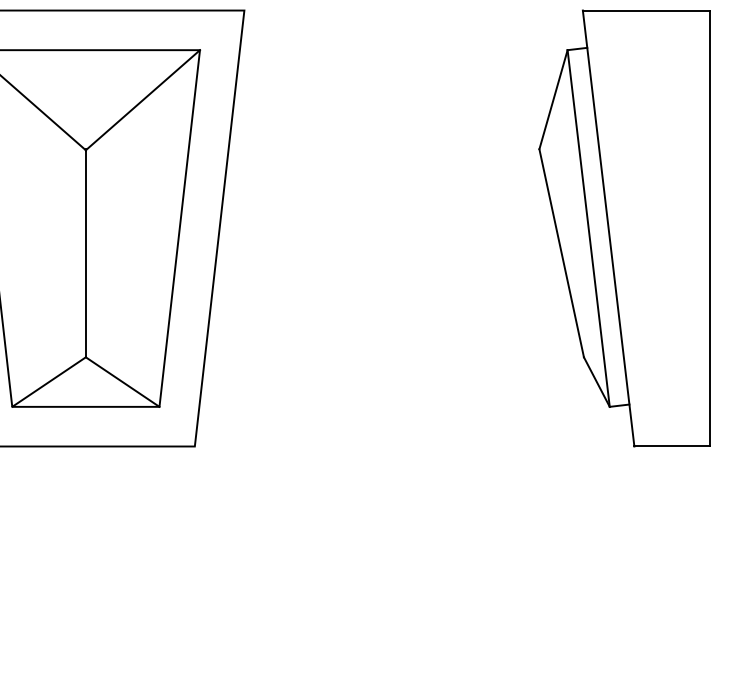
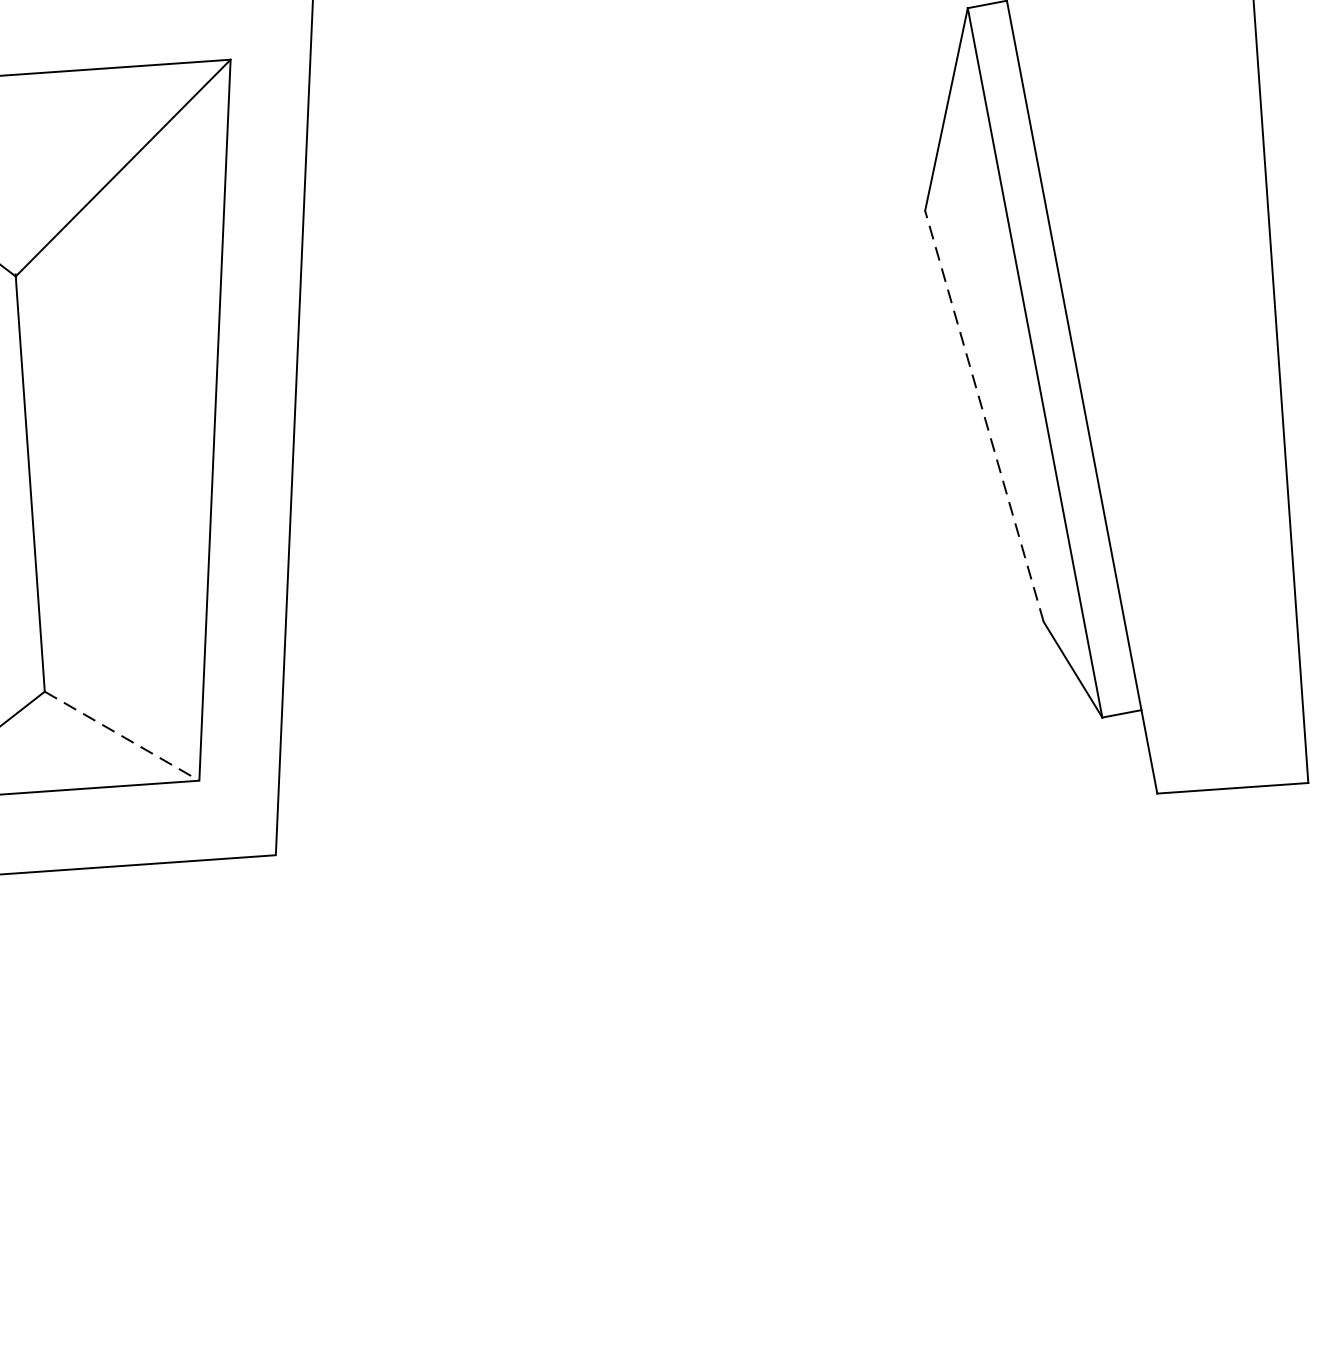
line: (561, 252) -> (983, 414), solid -> dashed
line: (123, 382) -> (123, 736), solid -> dashed

